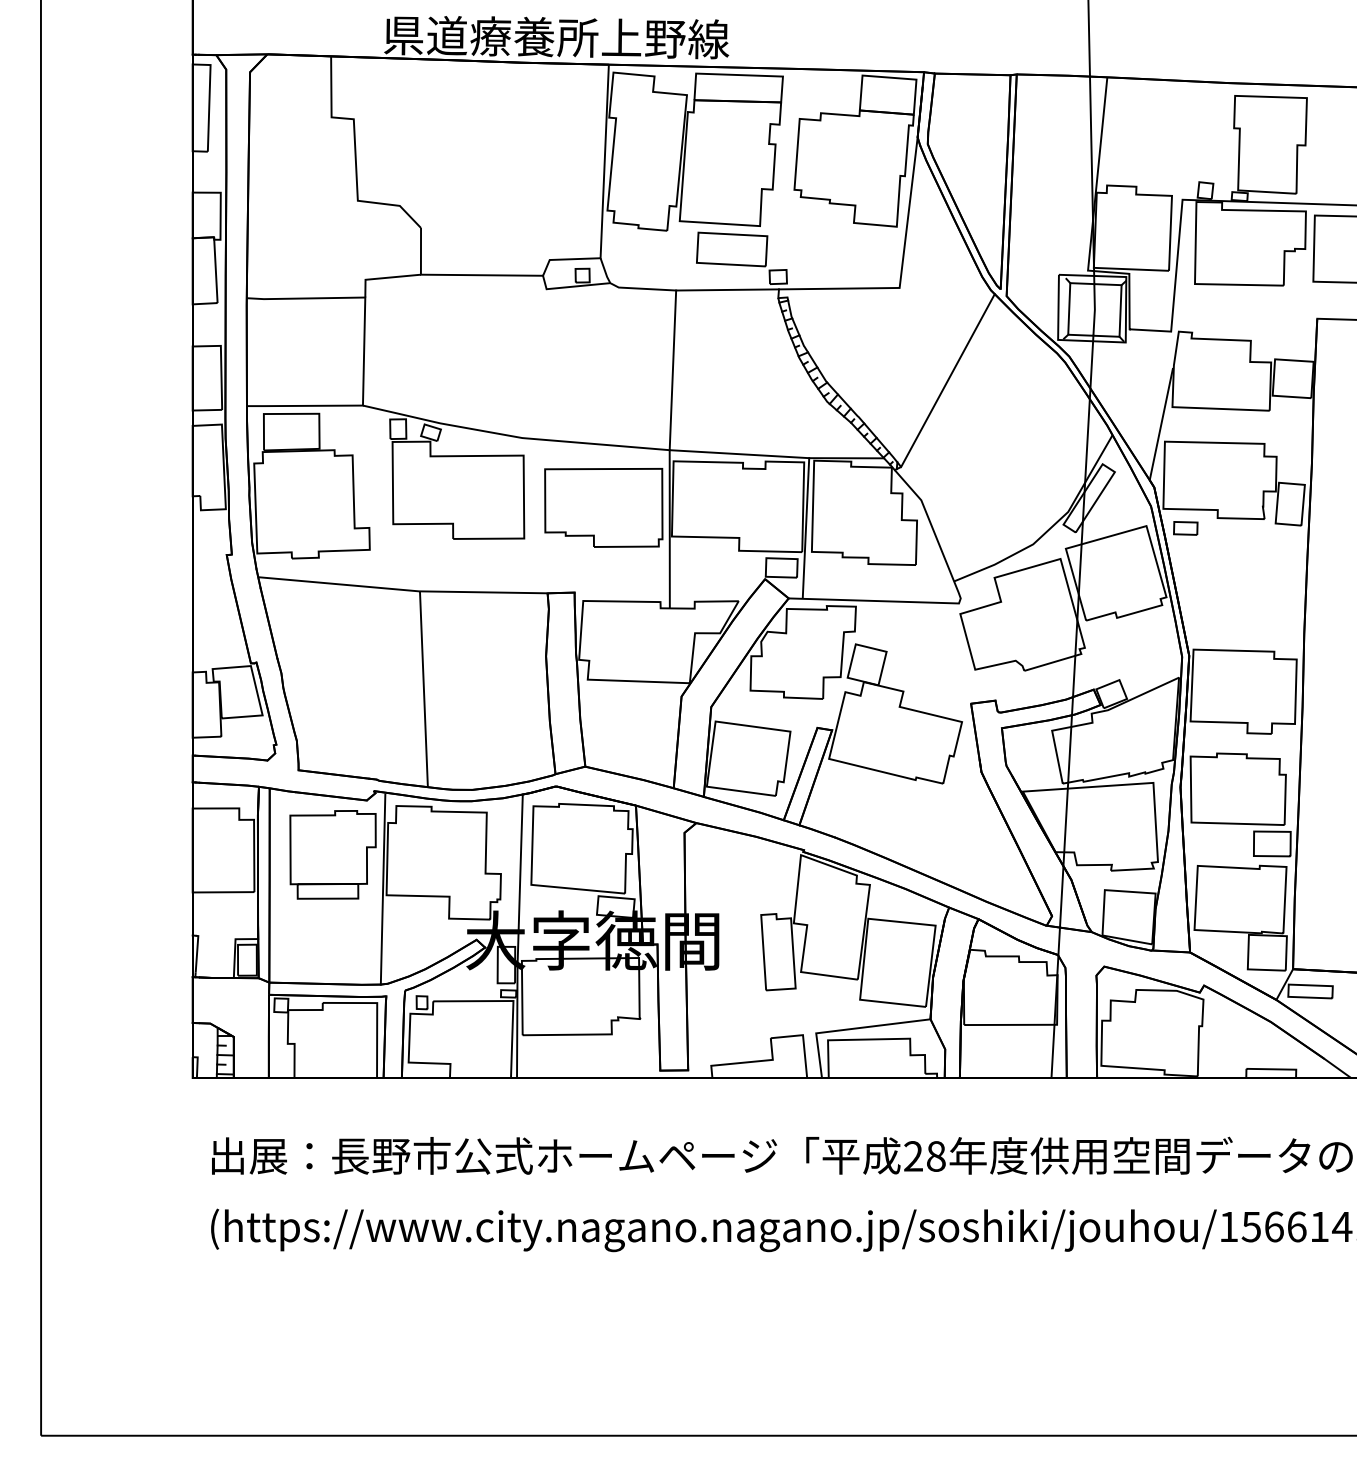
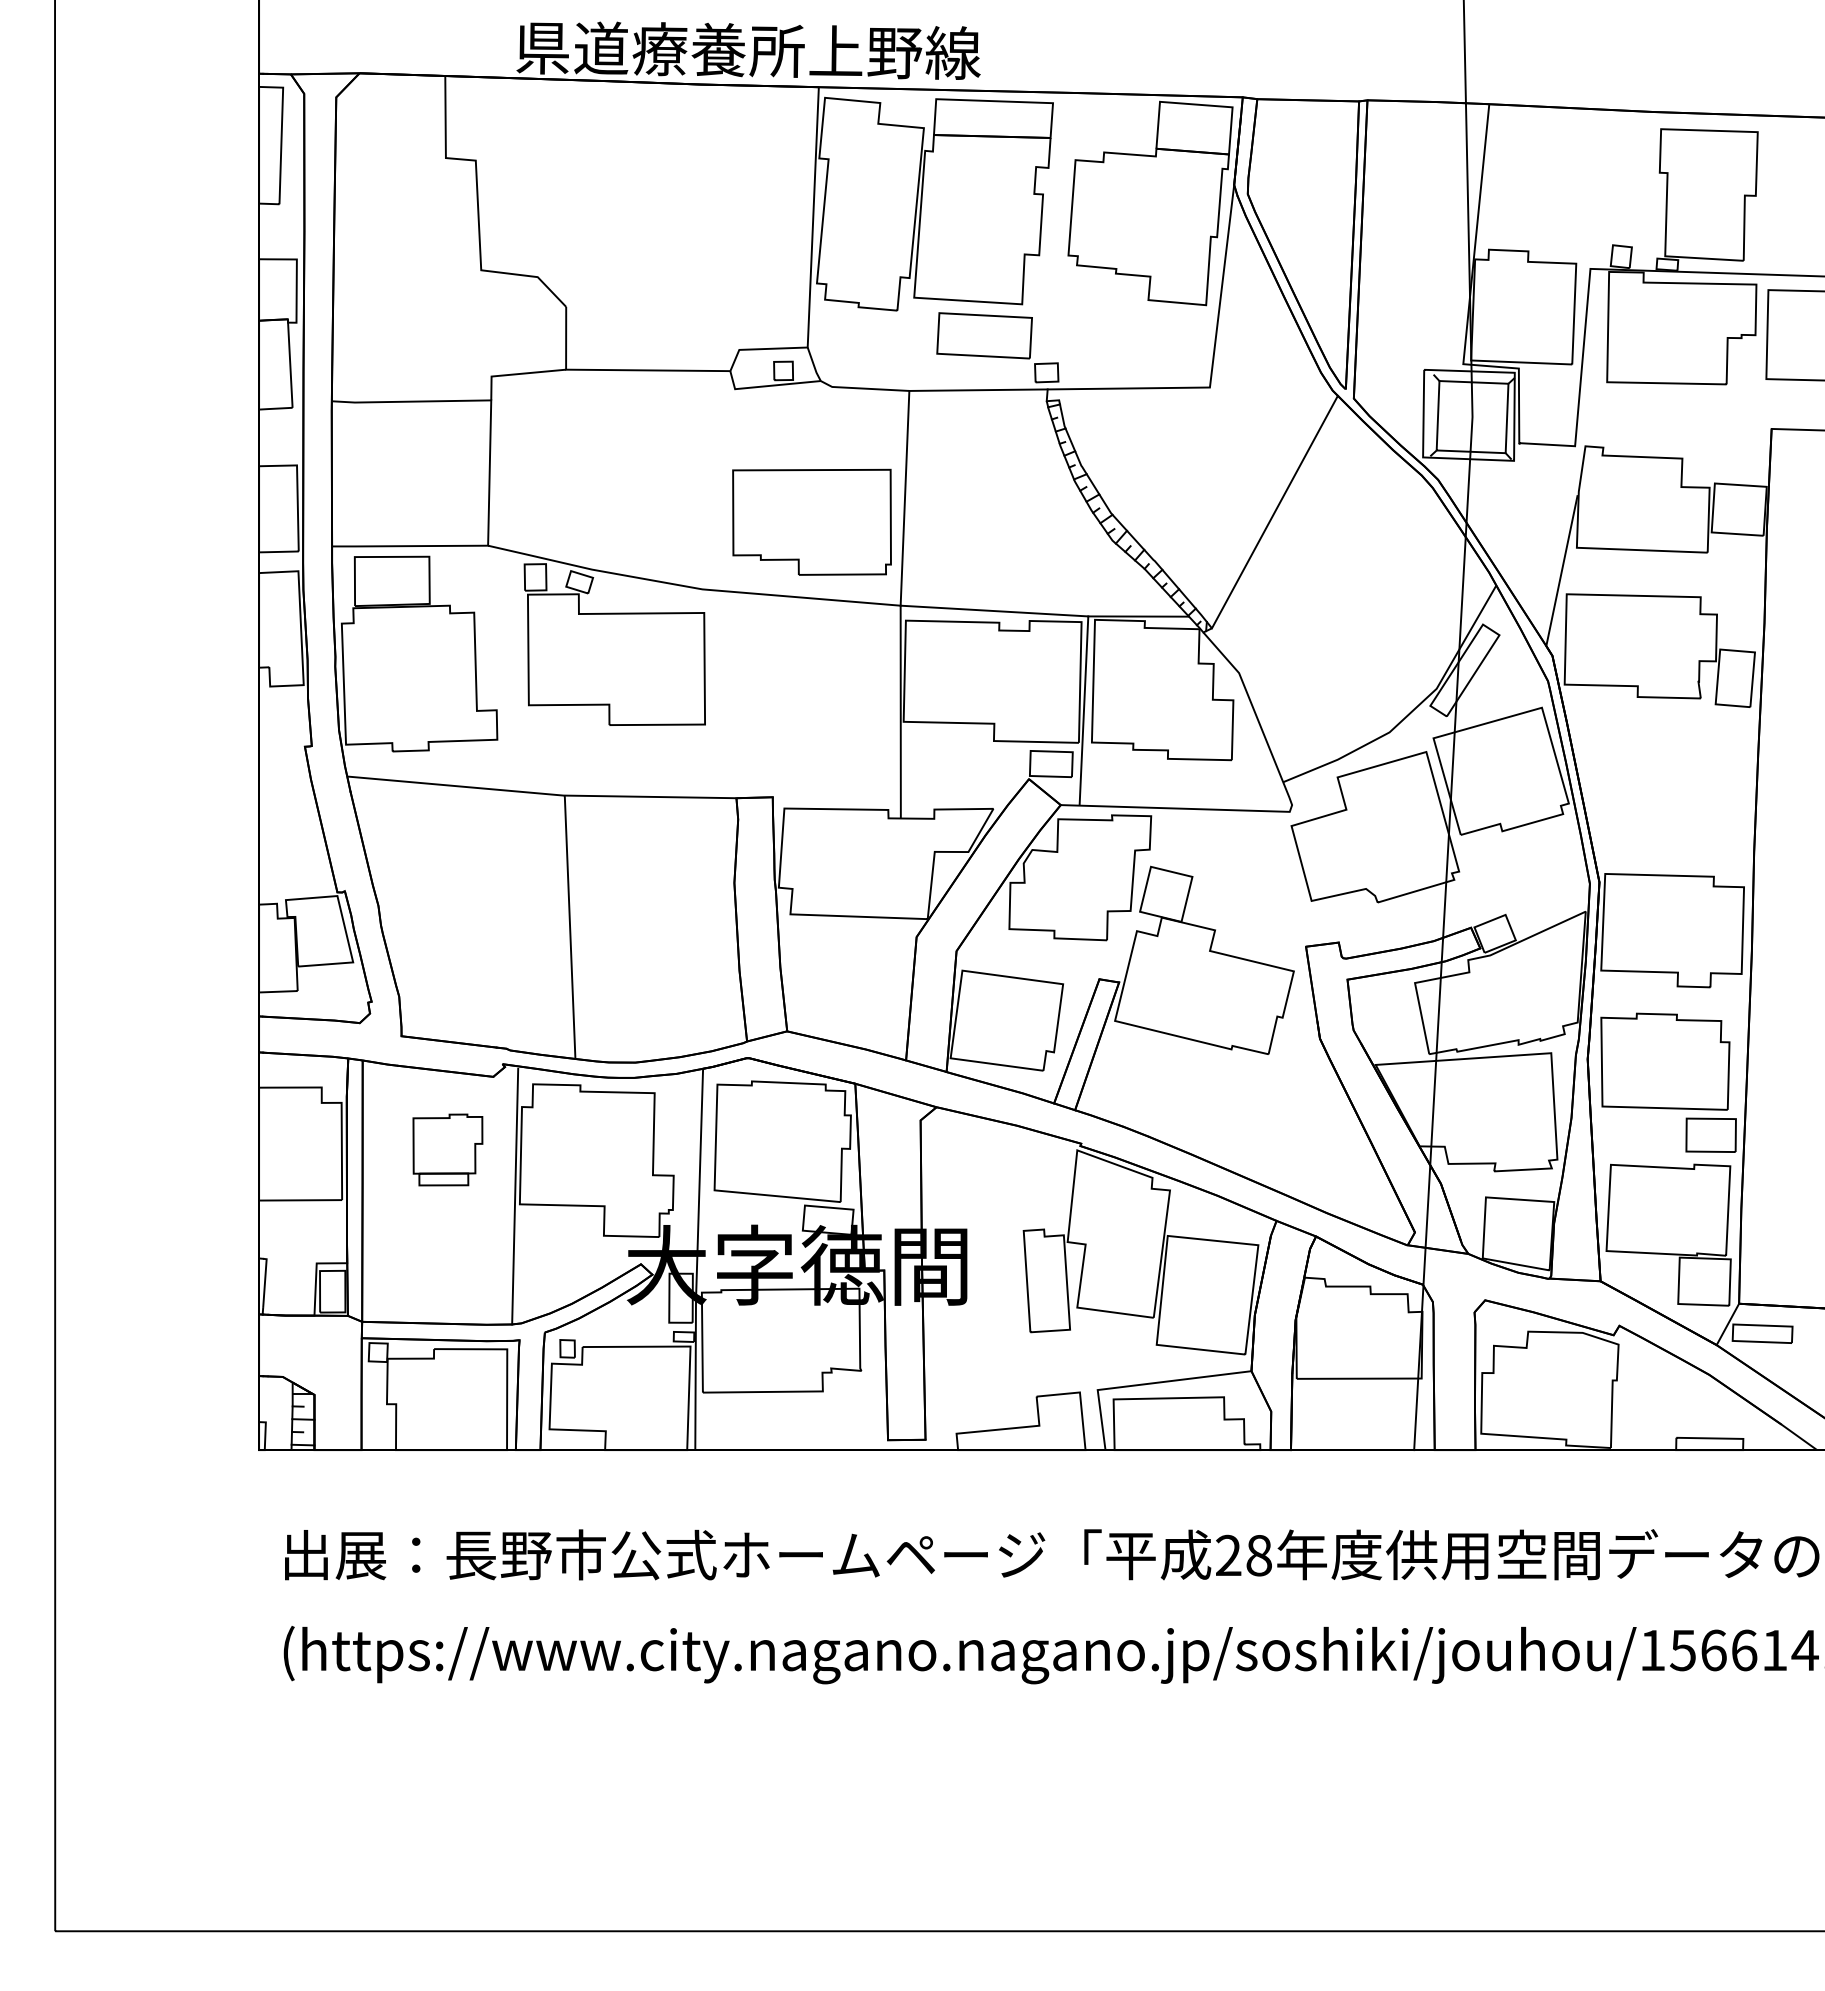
part: (603, 507) -> (811, 521), moved
part: (1185, 528) -> (1594, 710), removed
part: (332, 854) -> (447, 1149), size x0.6

